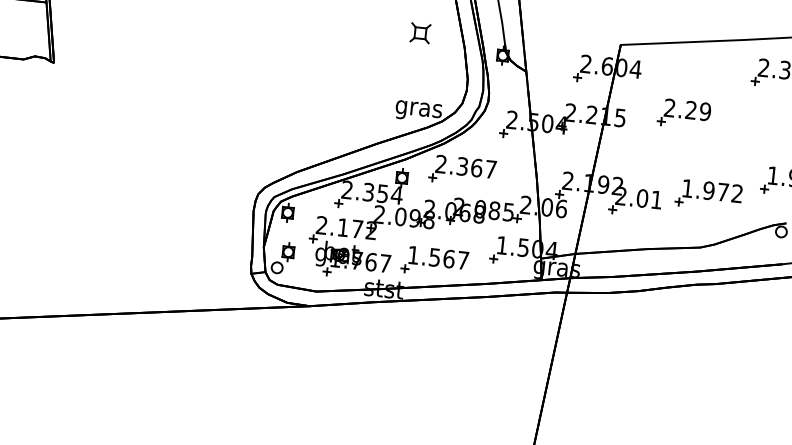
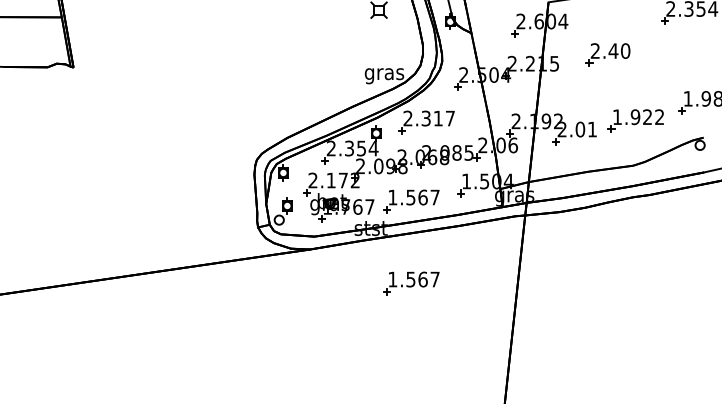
text: (698, 110) -> (619, 50), 2.29 -> 2.40
text: (477, 167) -> (438, 118), 2.367 -> 2.317
text: (723, 191) -> (647, 116), 1.972 -> 1.922
part: (424, 358) -> (411, 283), added

